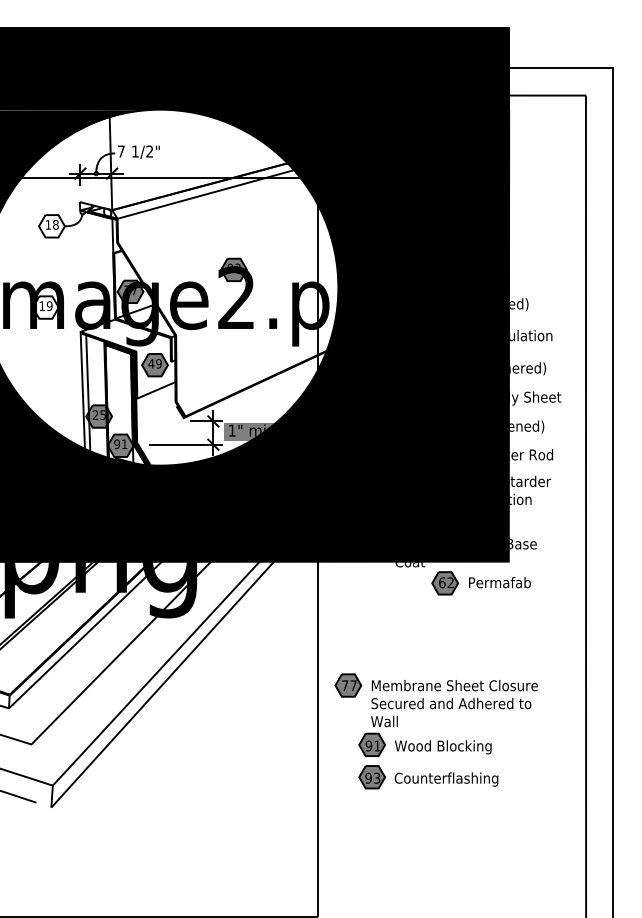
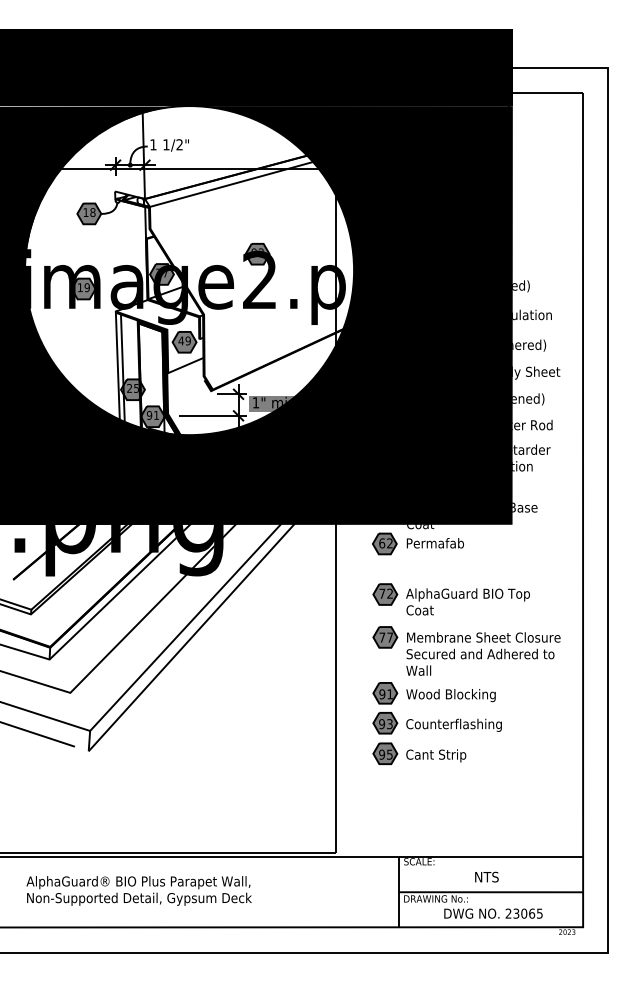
text: (121, 151) -> (153, 144), 7 -> 1
fill: (52, 225) -> (89, 213), added
fill: (45, 307) -> (83, 288), added
part: (480, 582) -> (417, 543), moved
part: (442, 643) -> (450, 599), added
part: (436, 699) -> (466, 650), moved
part: (409, 810) -> (419, 753), added

